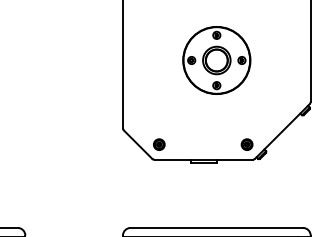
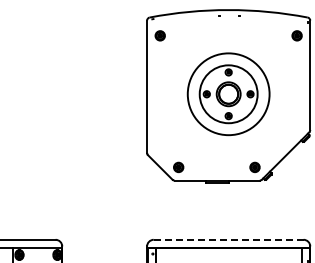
circle: (216, 60) -> (228, 94), size x1.4
line: (216, 227) -> (228, 239), solid -> dashed

